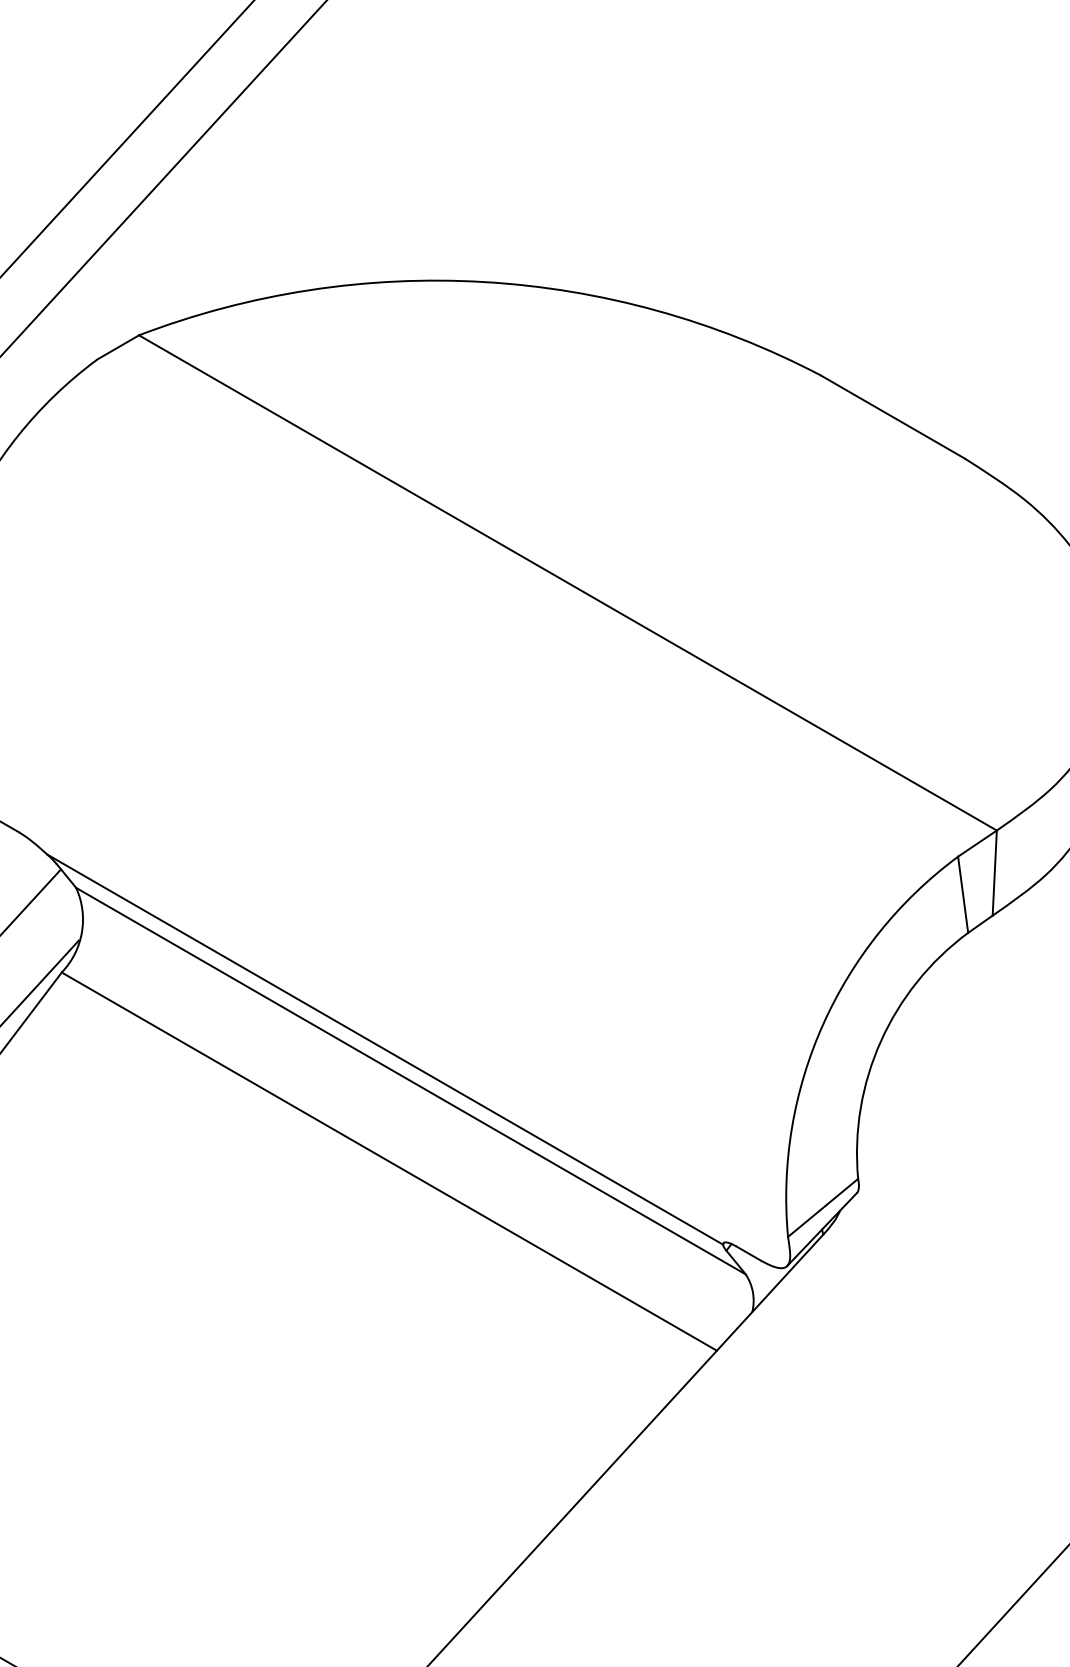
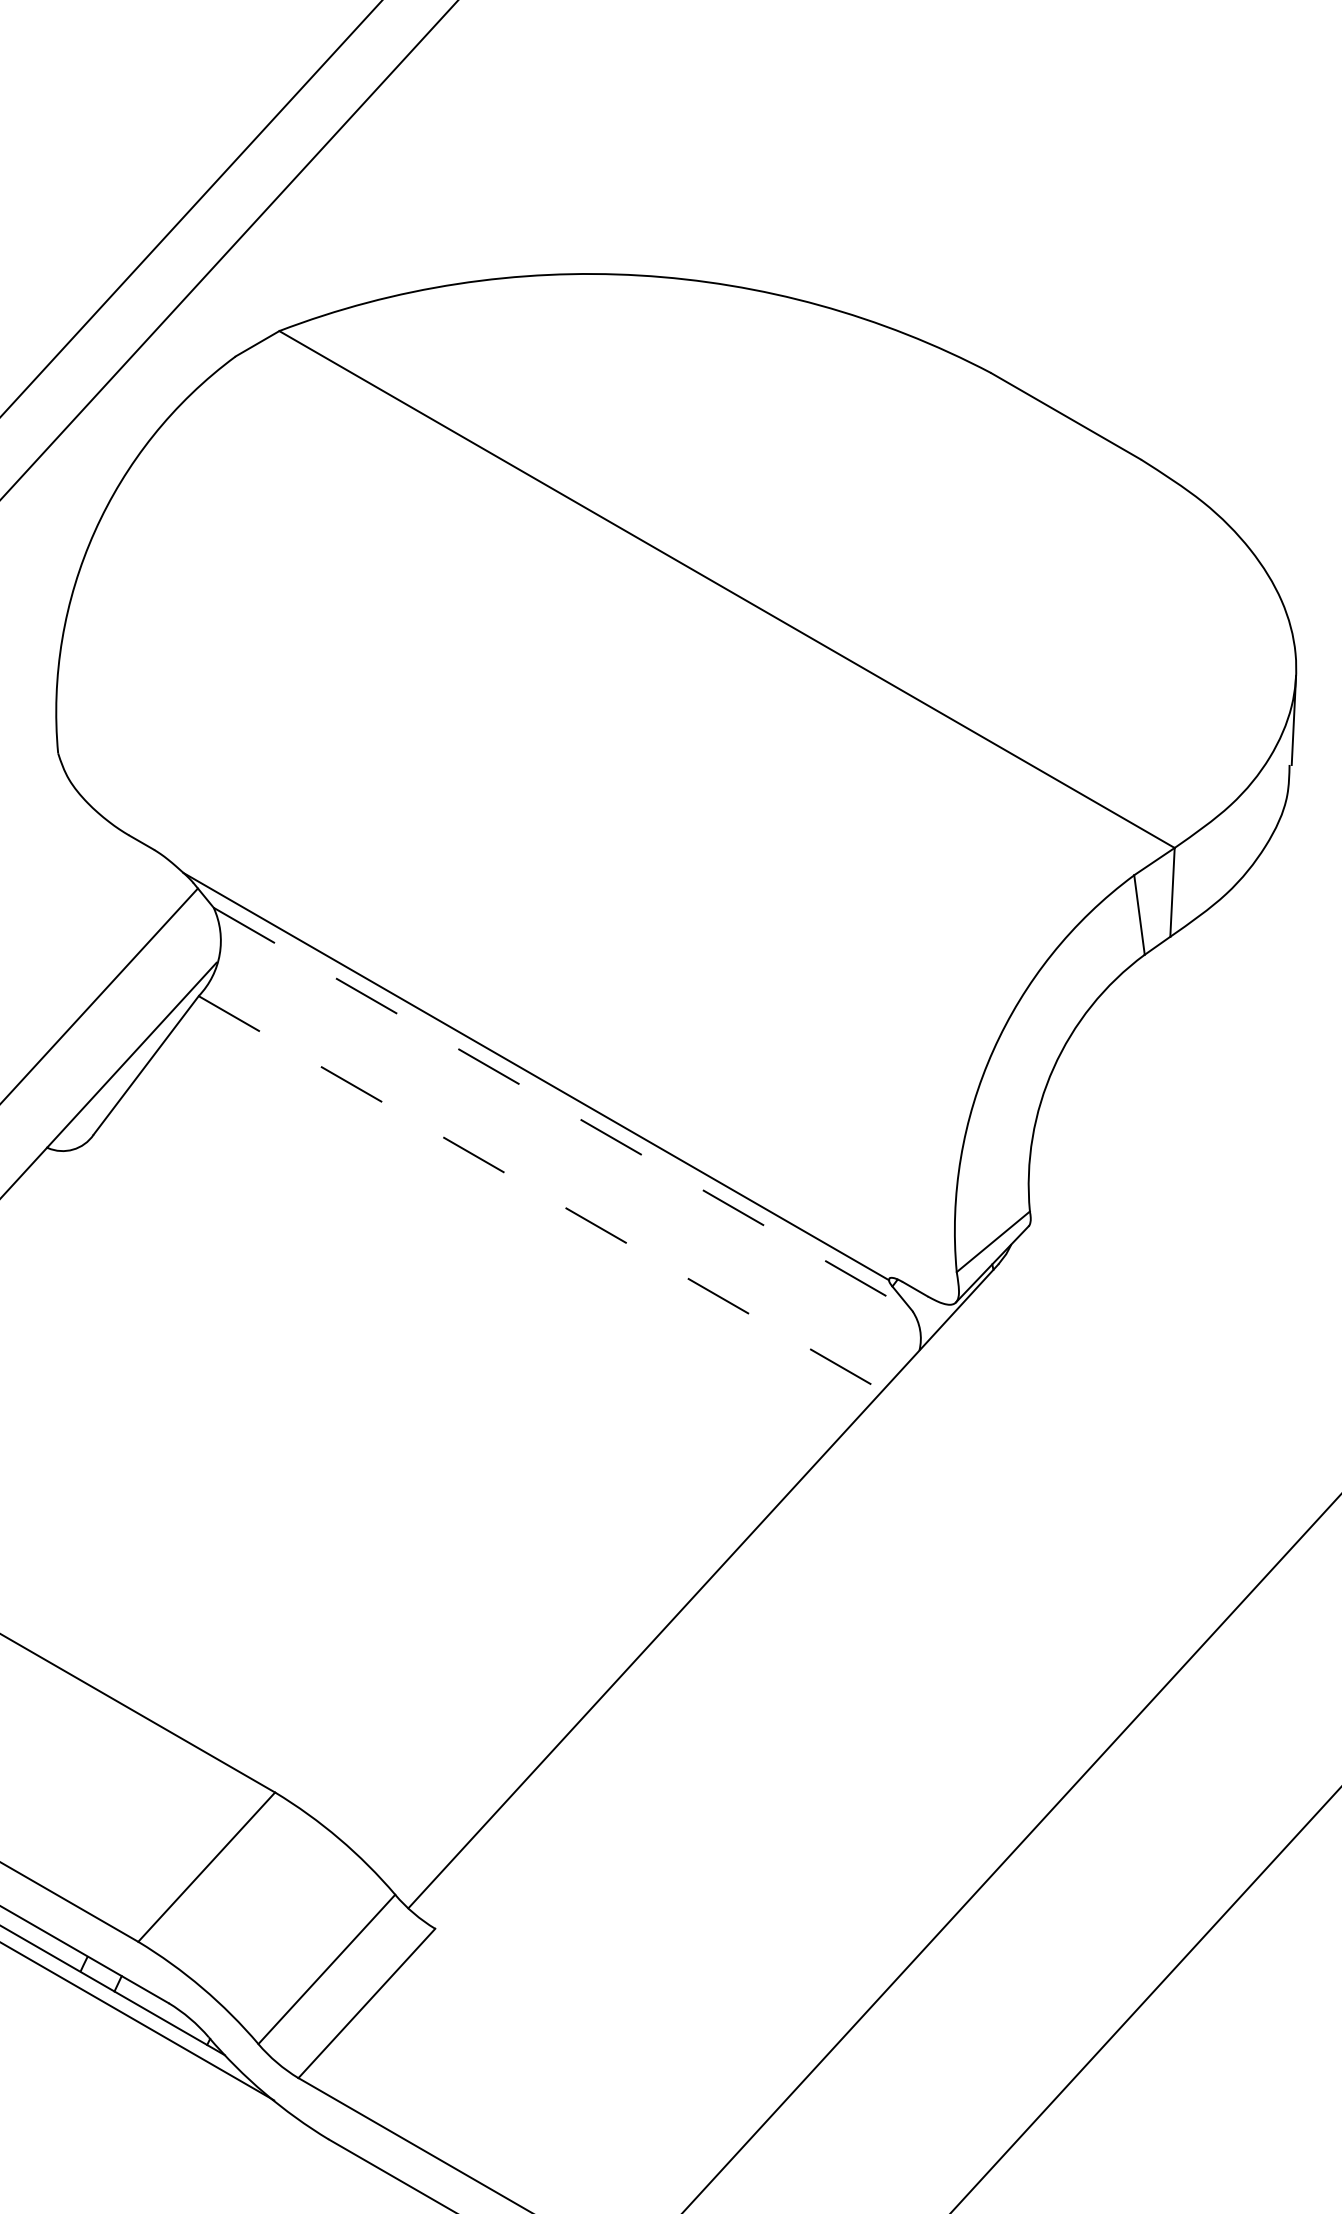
line: (411, 1081) -> (563, 1109), solid -> dashed
line: (389, 1161) -> (540, 1193), solid -> dashed

